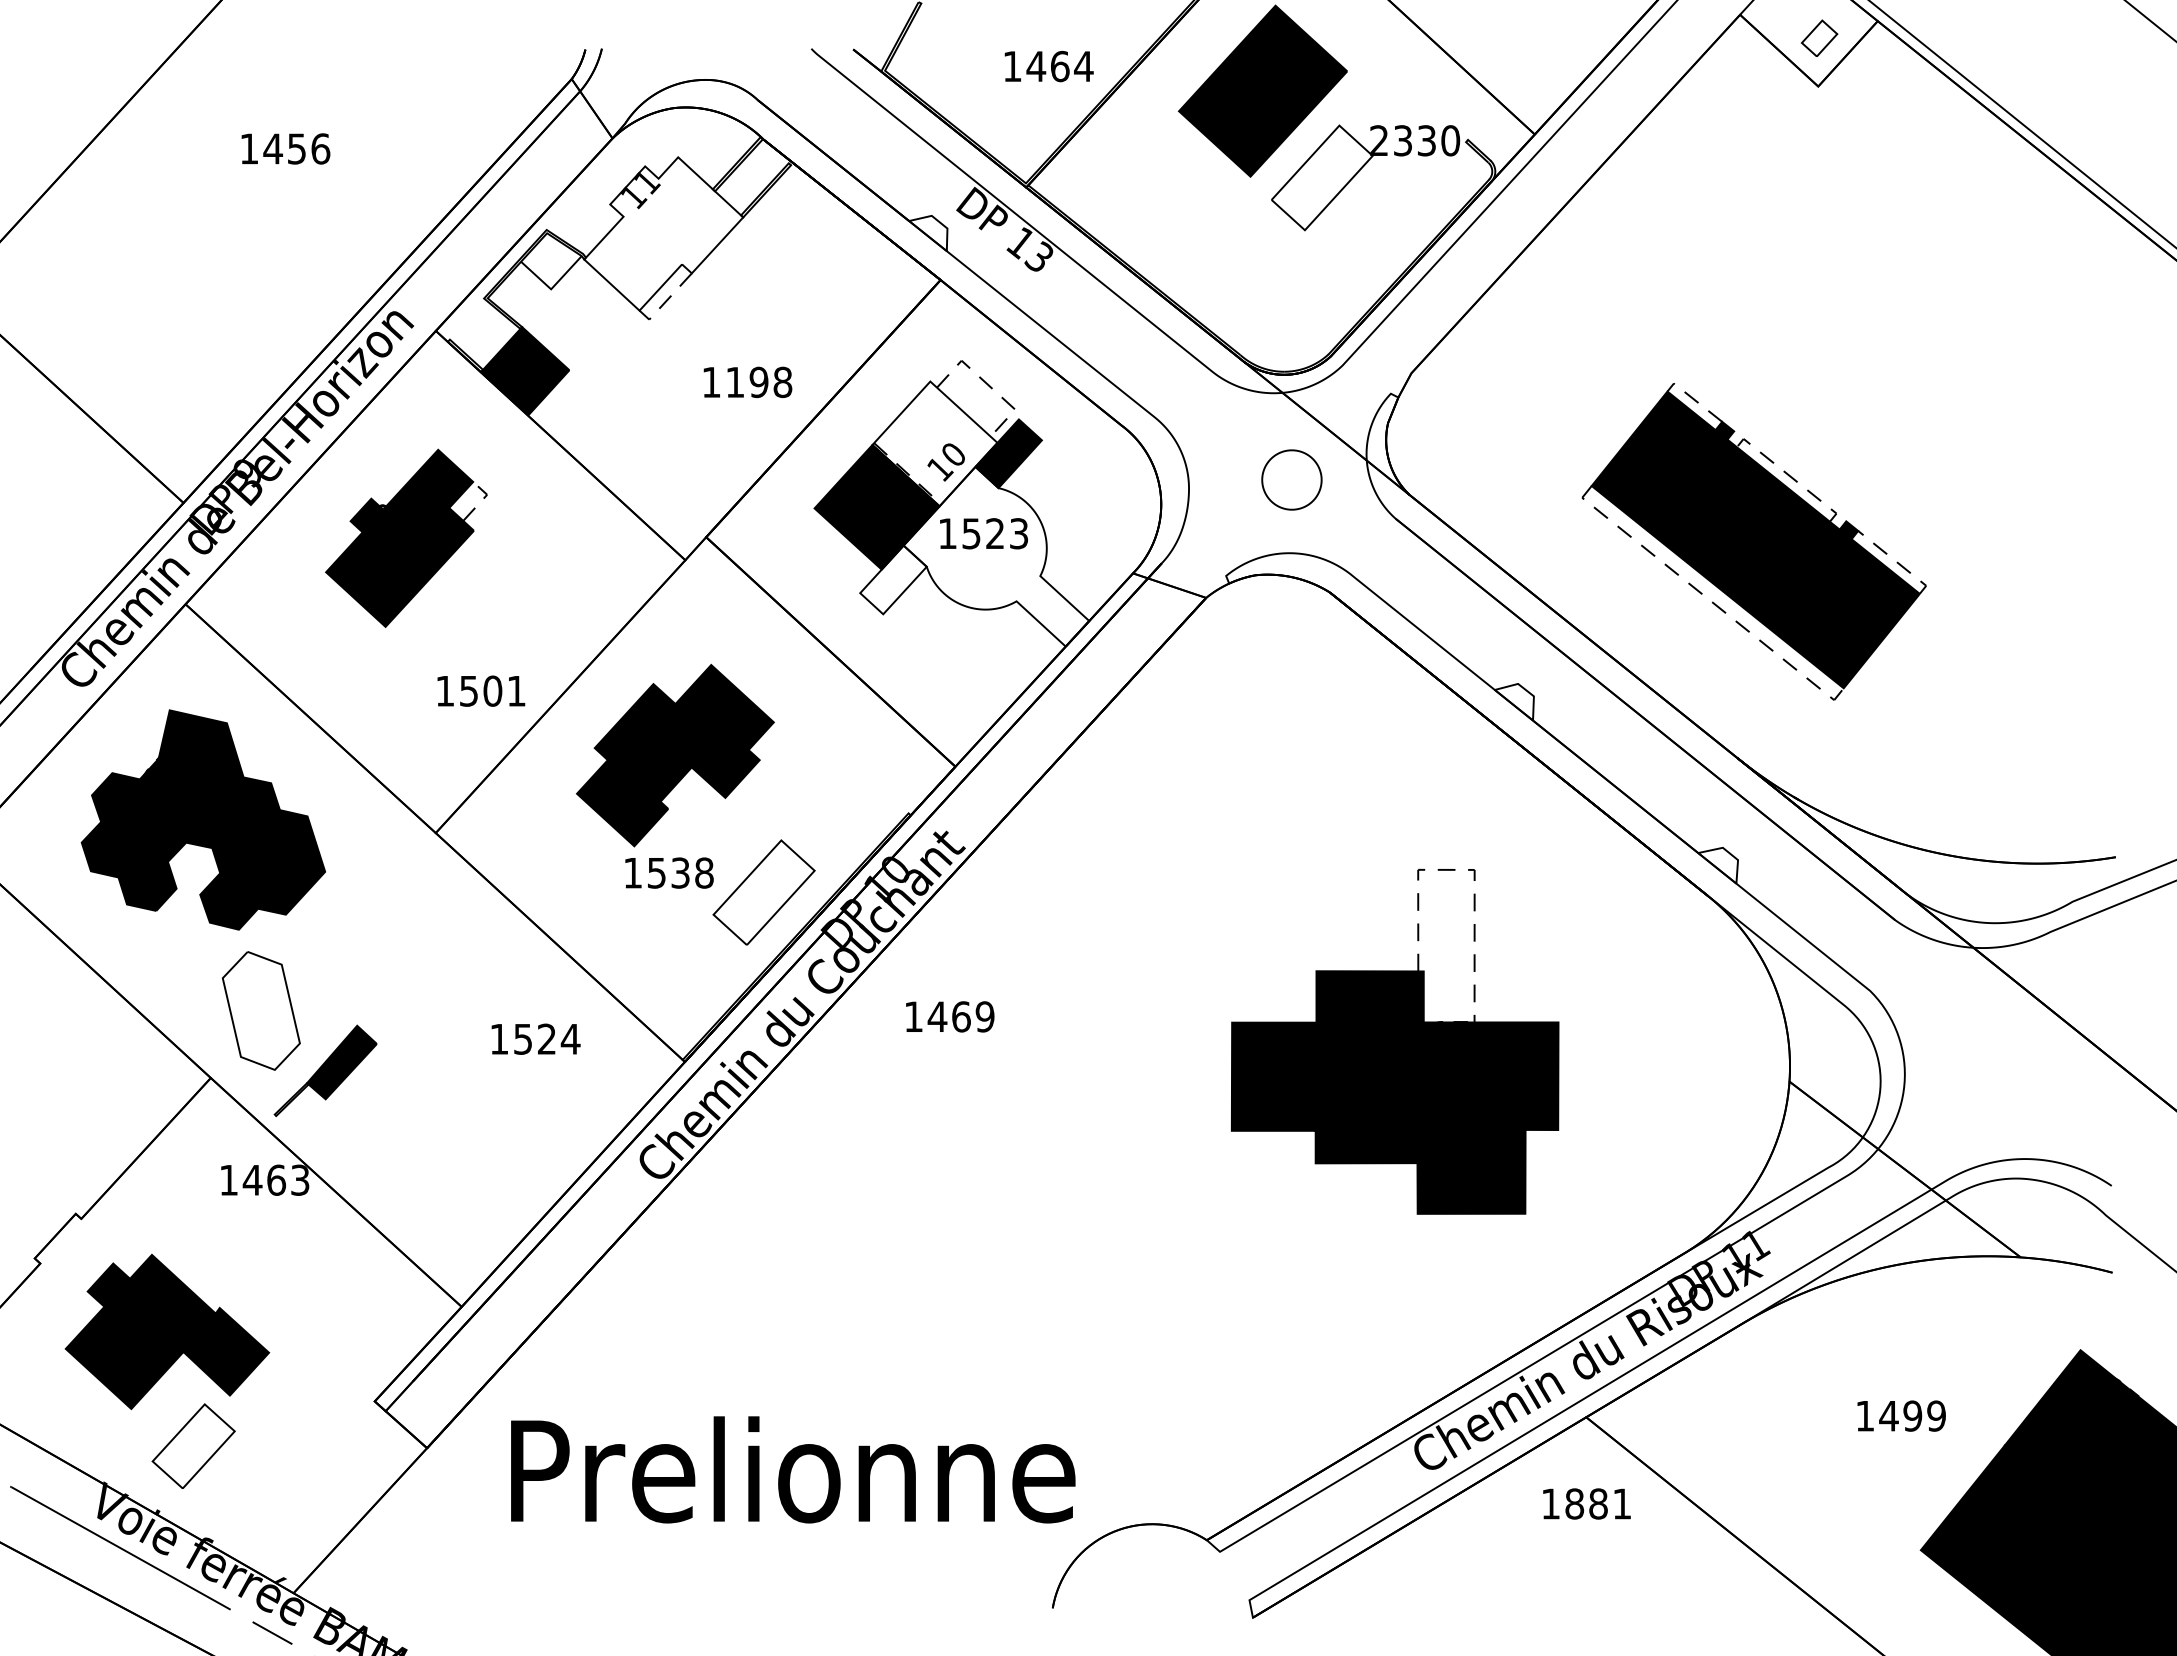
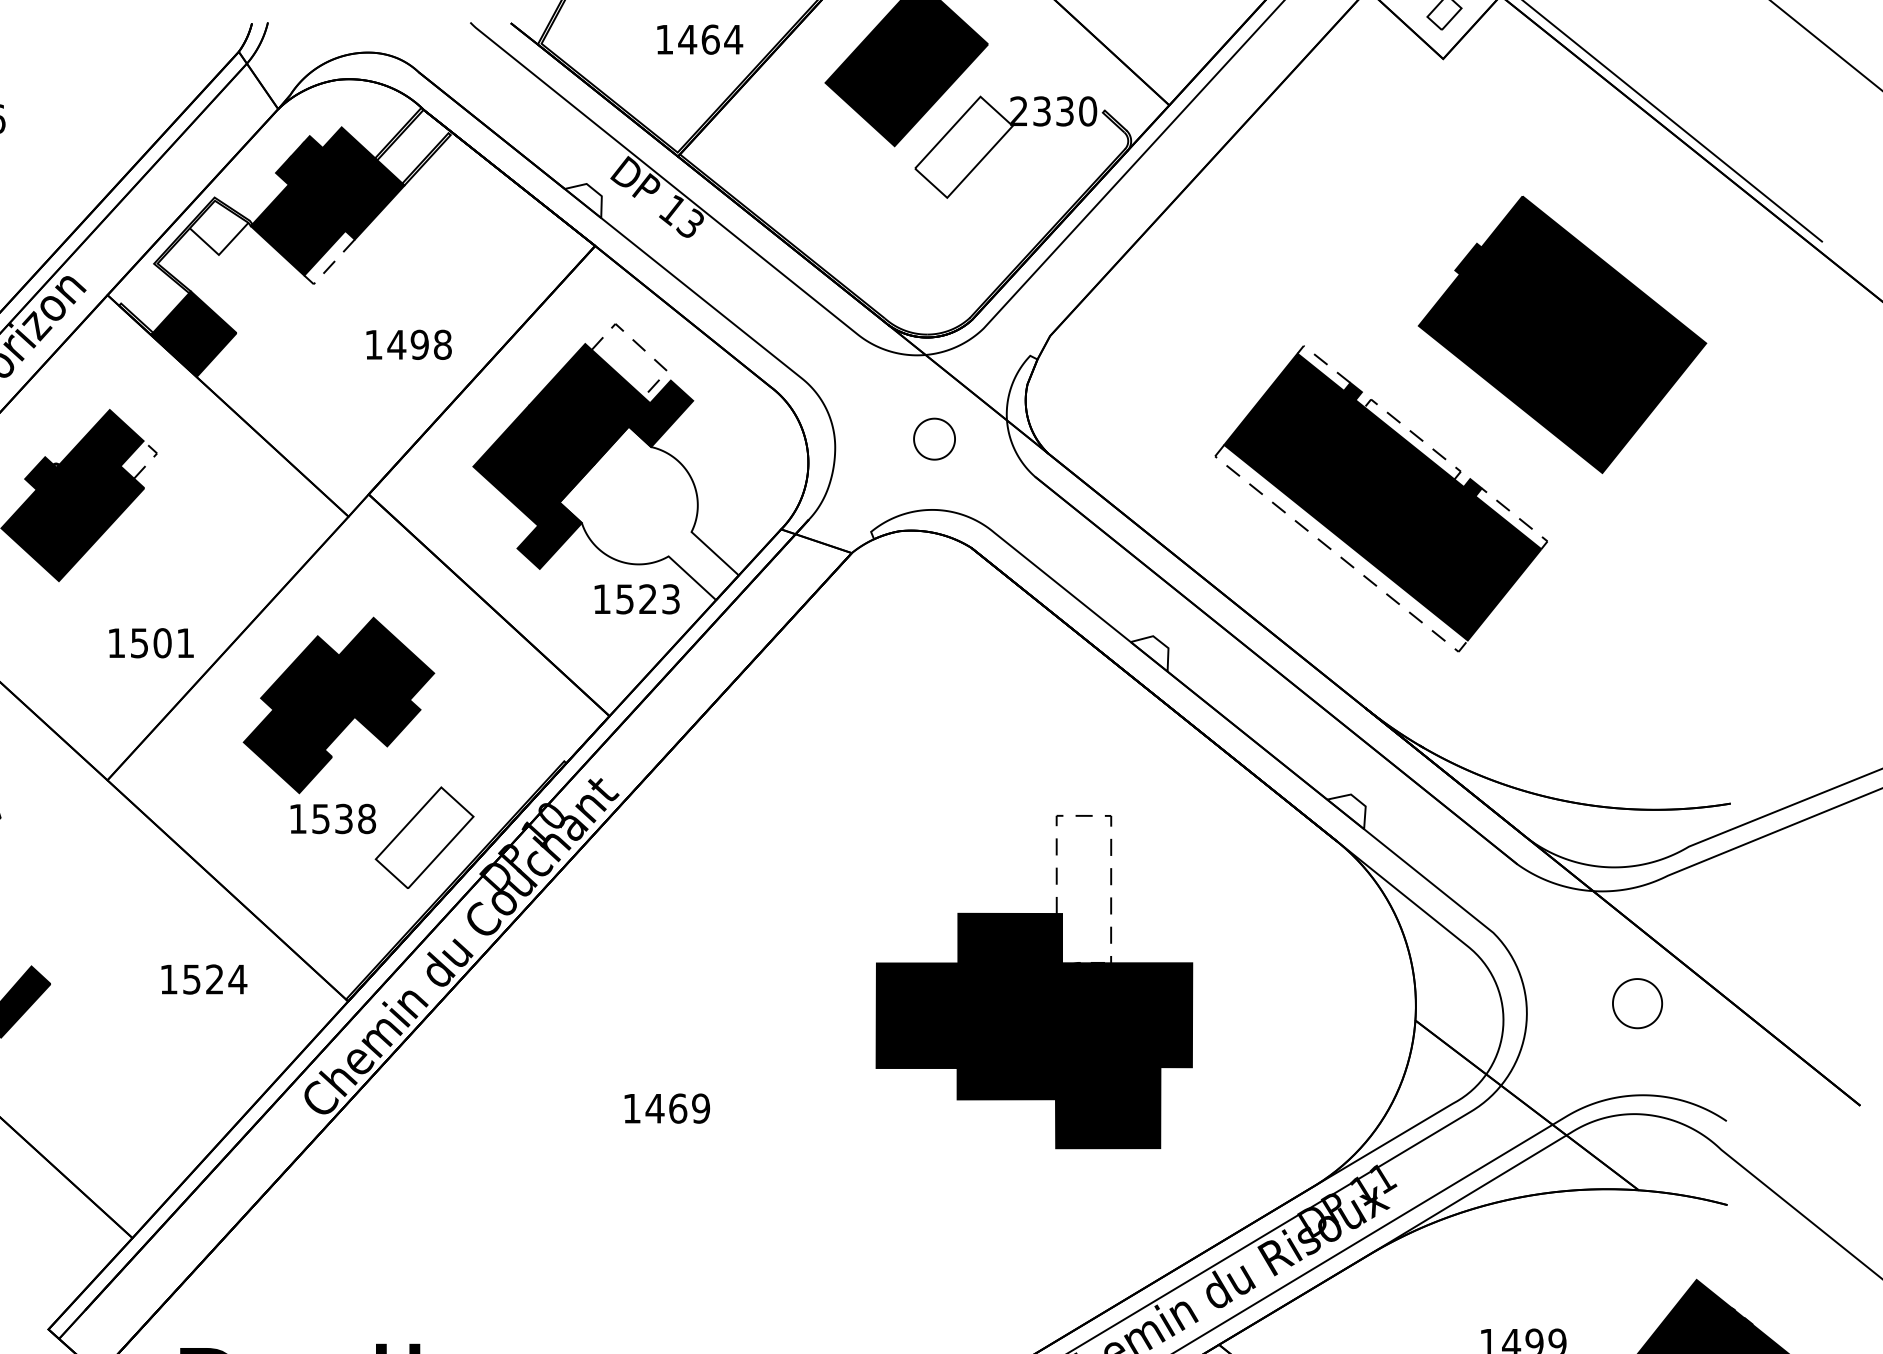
fill: (663, 233) -> (327, 201), added
part: (1941, 371) -> (1562, 334), added
text: (735, 382) -> (397, 344), 1198 -> 1498
fill: (934, 443) -> (589, 403), added
part: (1291, 479) -> (934, 438), size x0.71
text: (983, 533) -> (636, 599), moved
fill: (893, 579) -> (549, 535), added
text: (950, 1016) -> (667, 1108), moved
part: (2019, 1063) -> (1637, 1002), added

